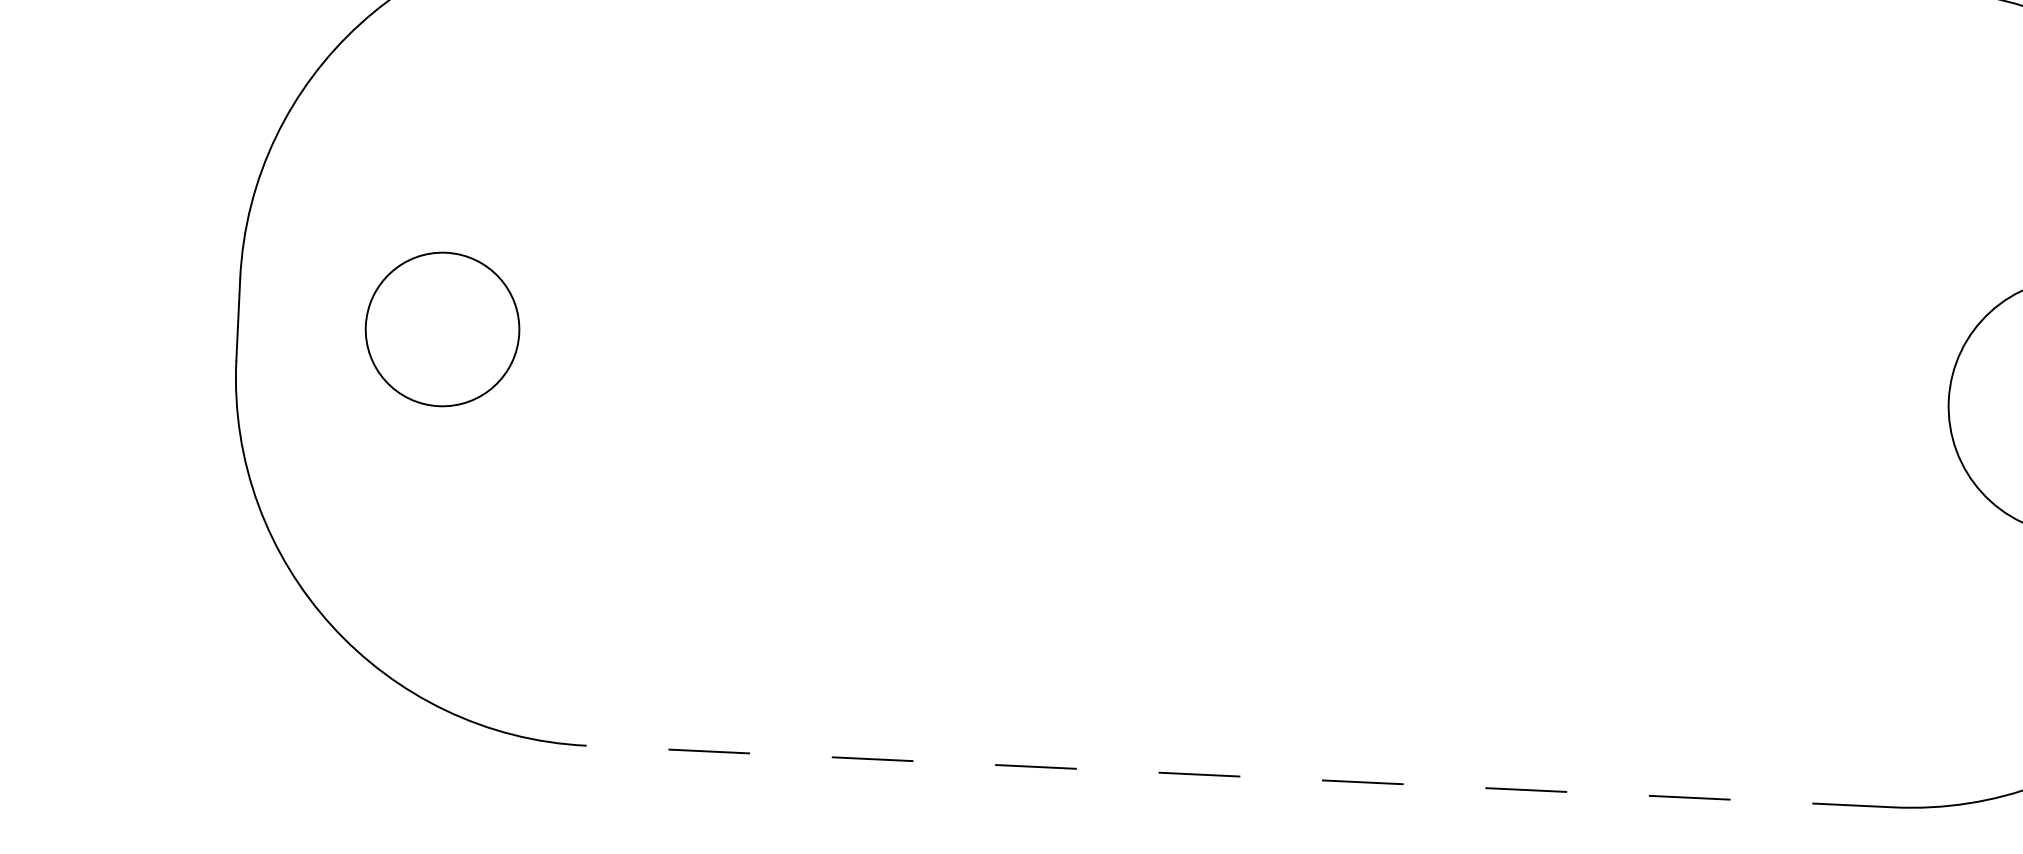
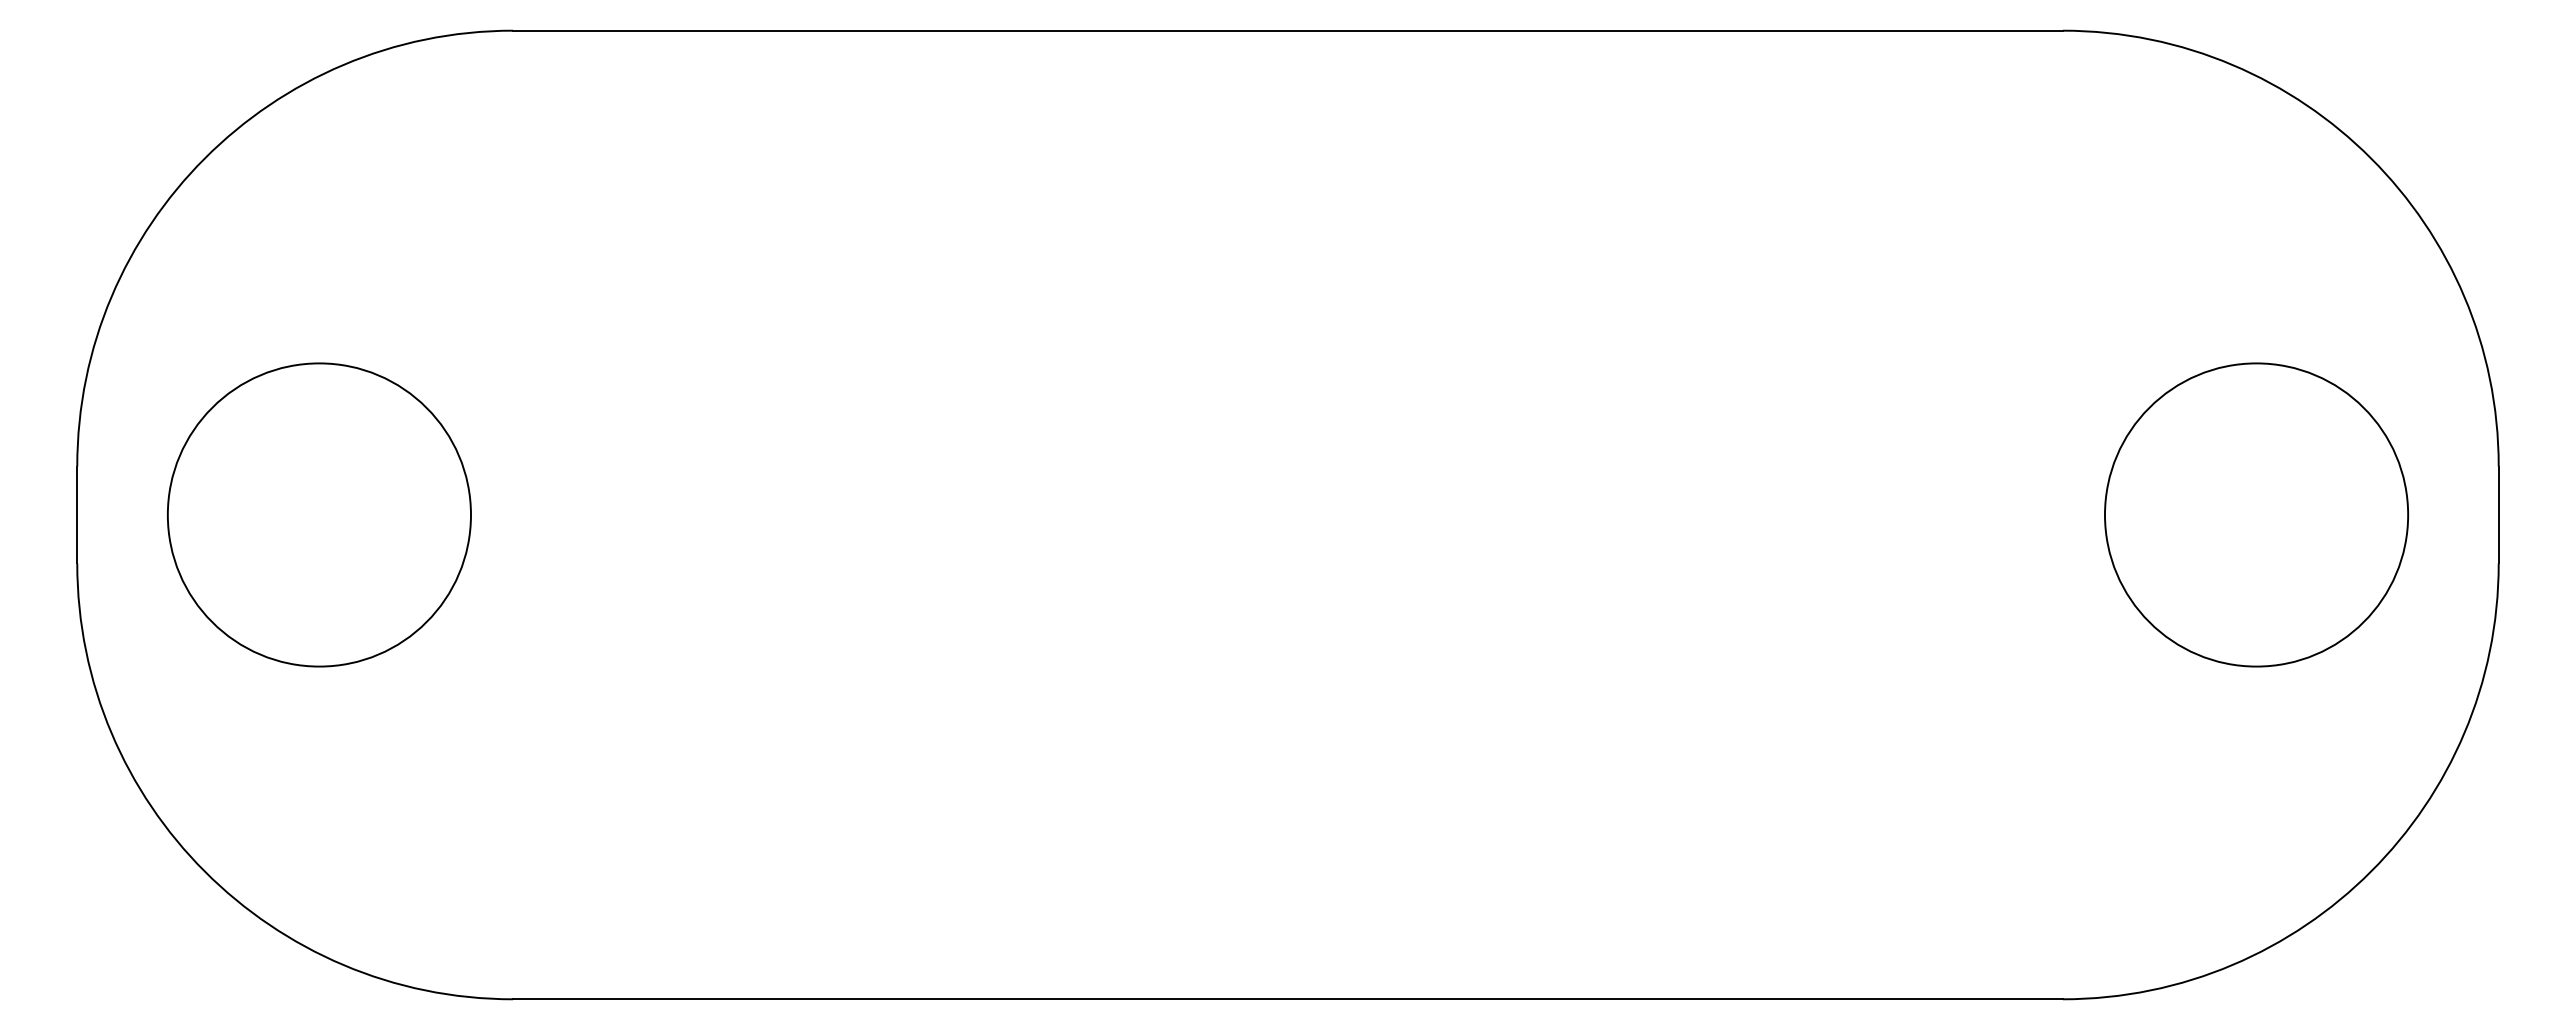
circle: (442, 329) -> (319, 514), size x1.67
line: (1240, 776) -> (1288, 999), dashed -> solid

